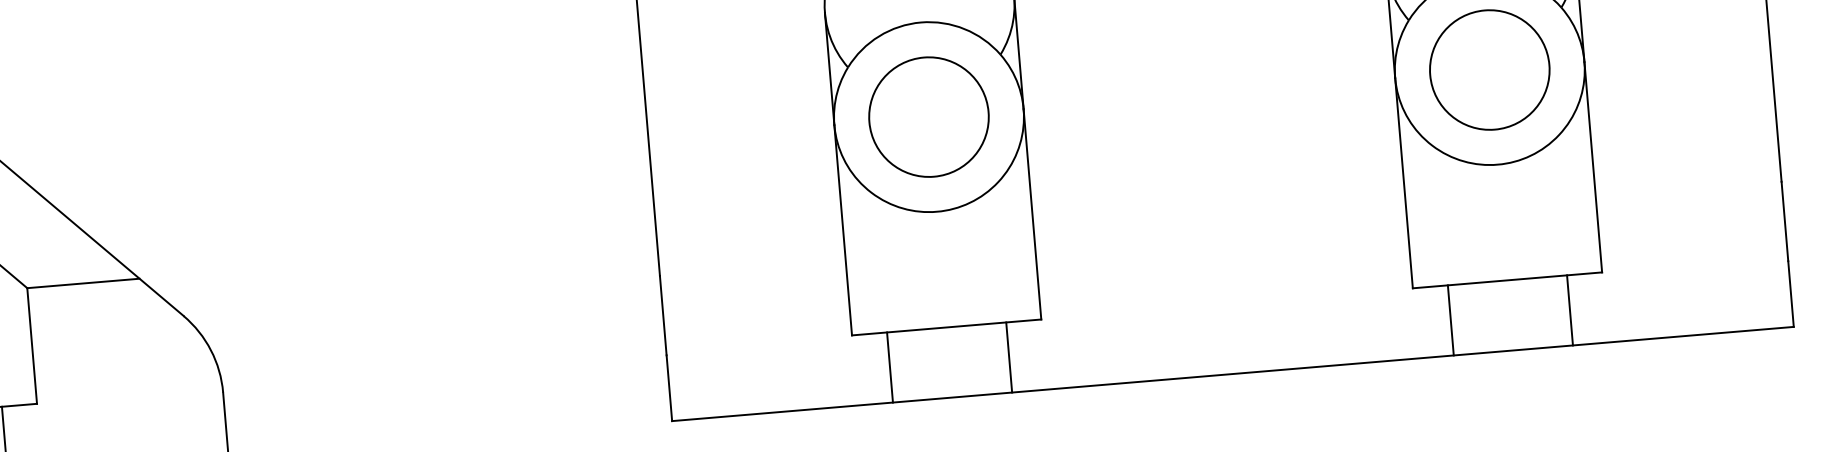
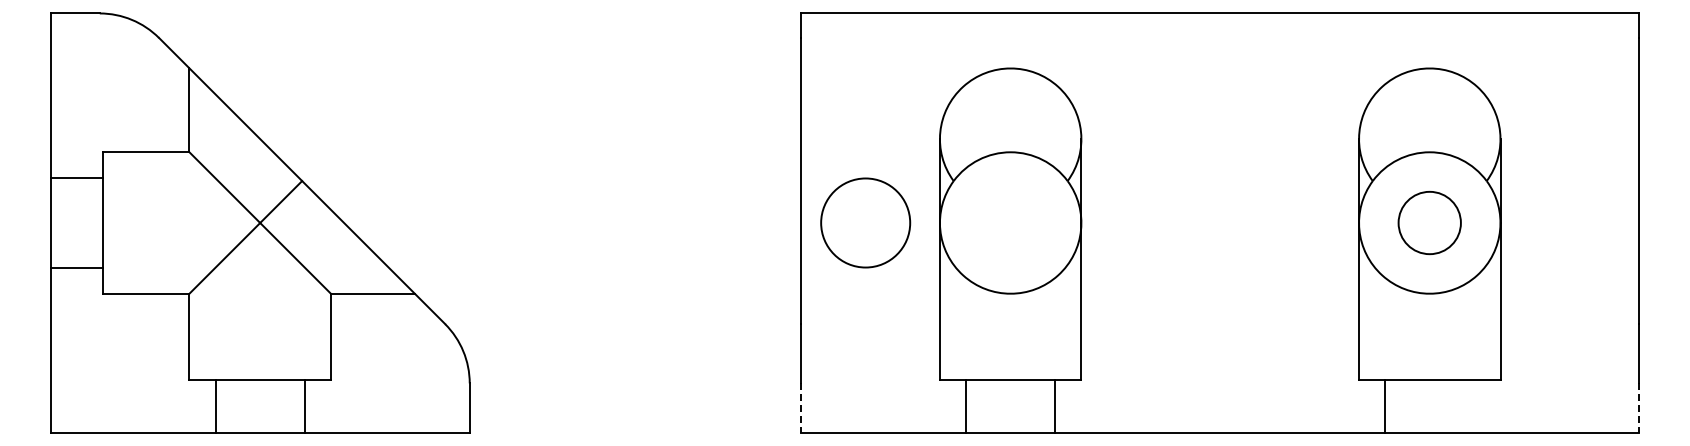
circle: (1489, 69) -> (1429, 222), size x0.7
circle: (928, 116) -> (865, 222), moved
line: (1791, 293) -> (1639, 407), solid -> dashed
line: (1570, 310) -> (1474, 406), removed
line: (669, 387) -> (801, 407), solid -> dashed

